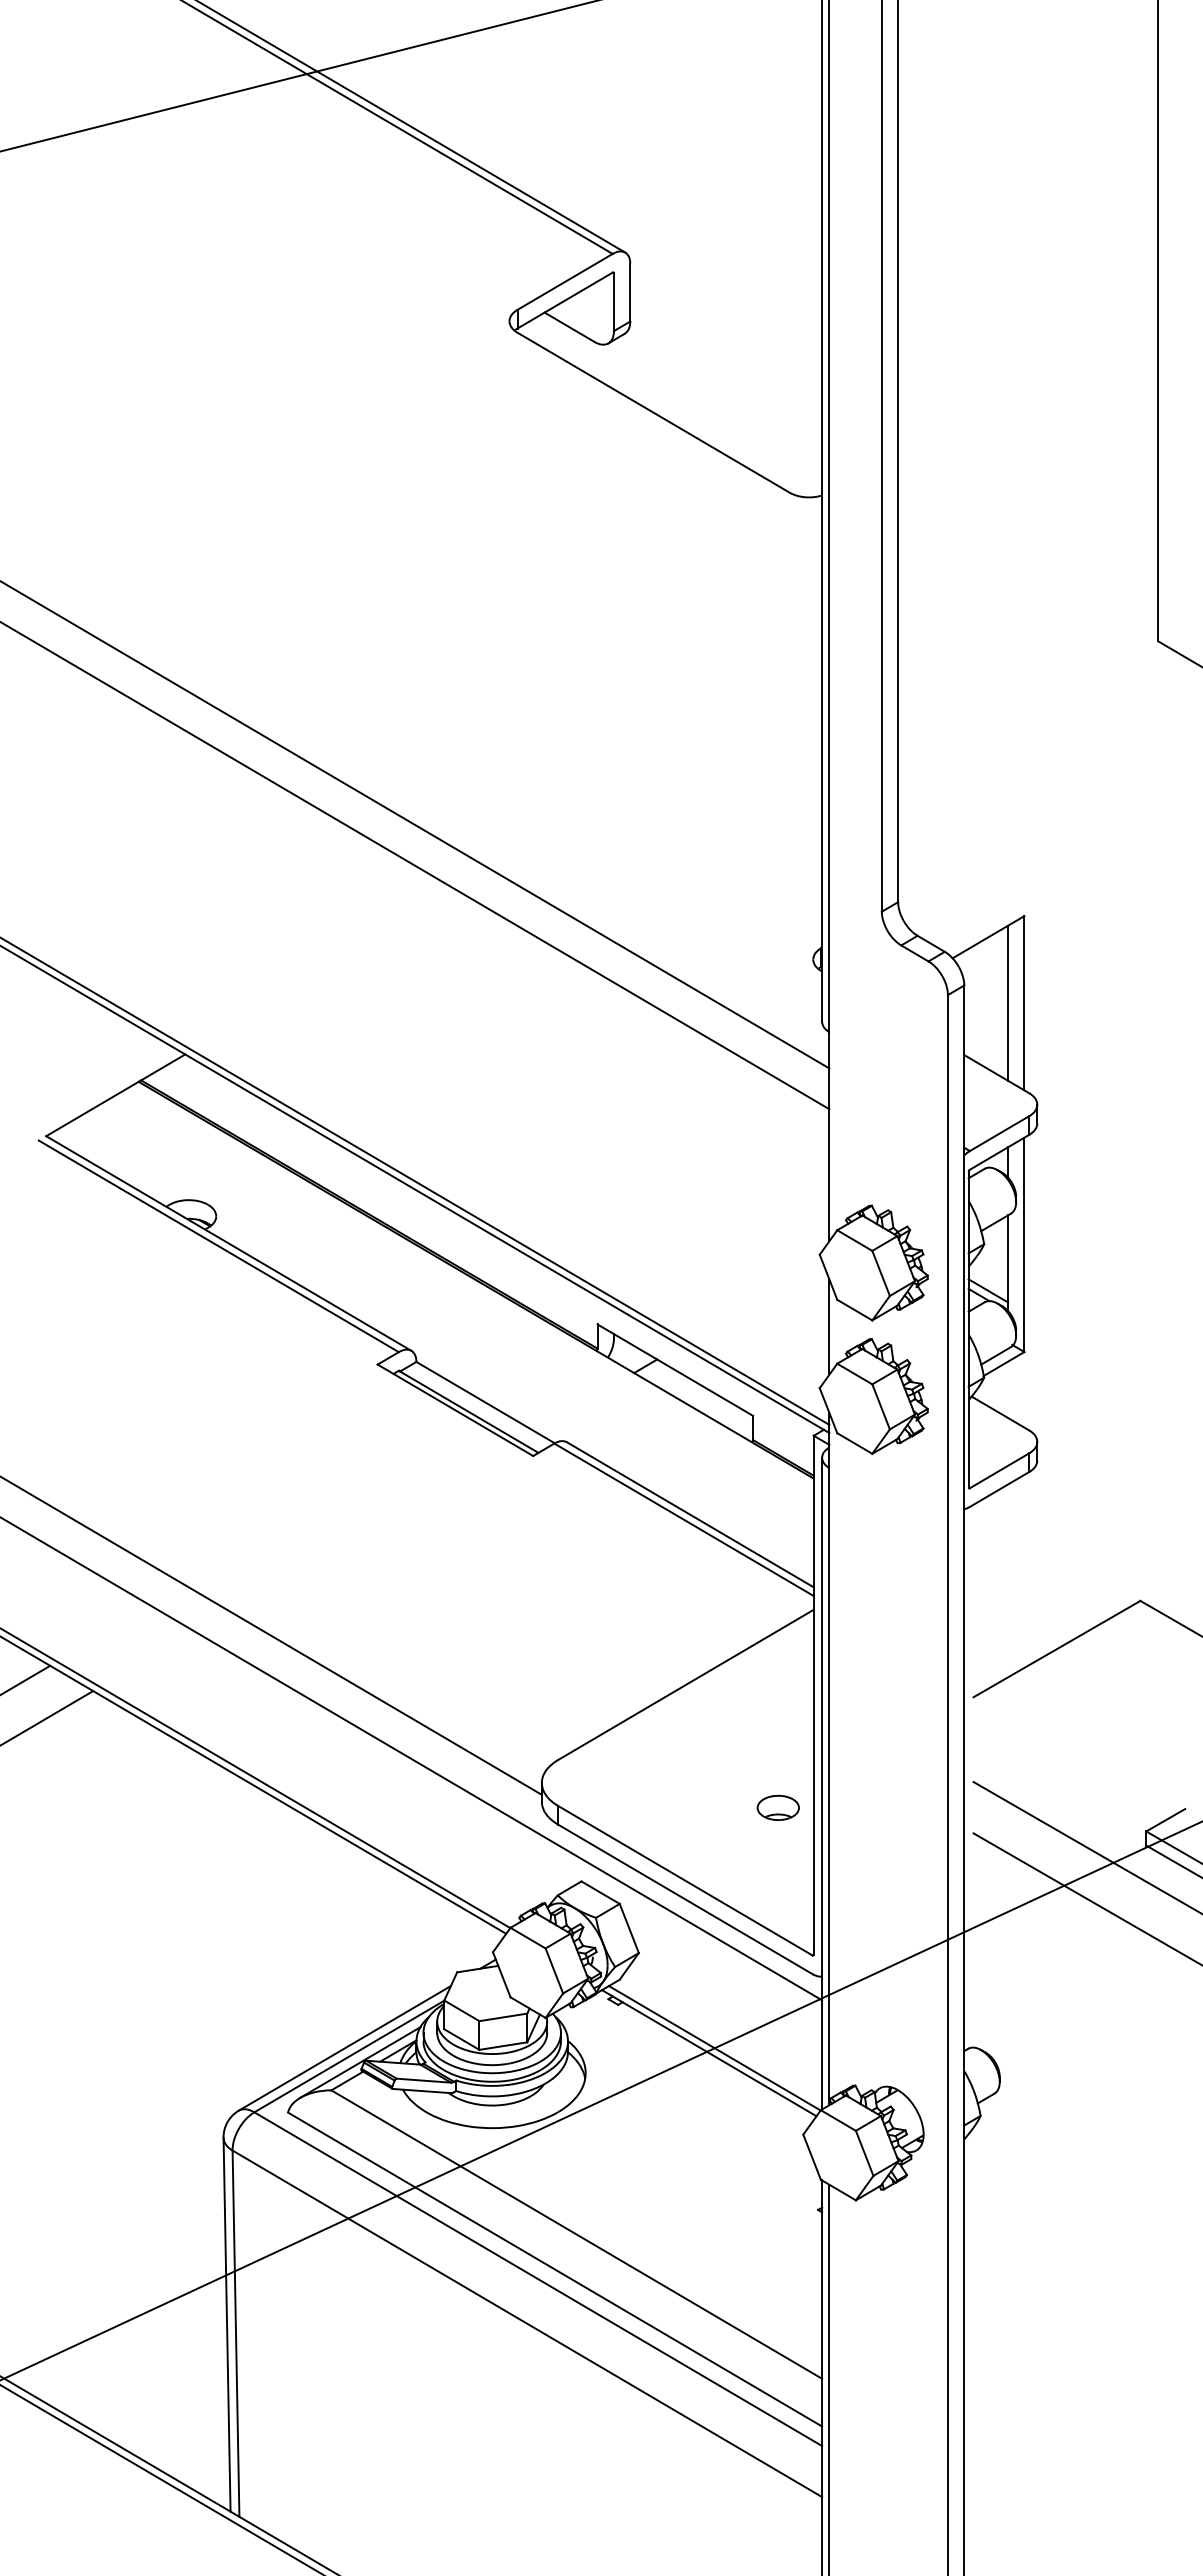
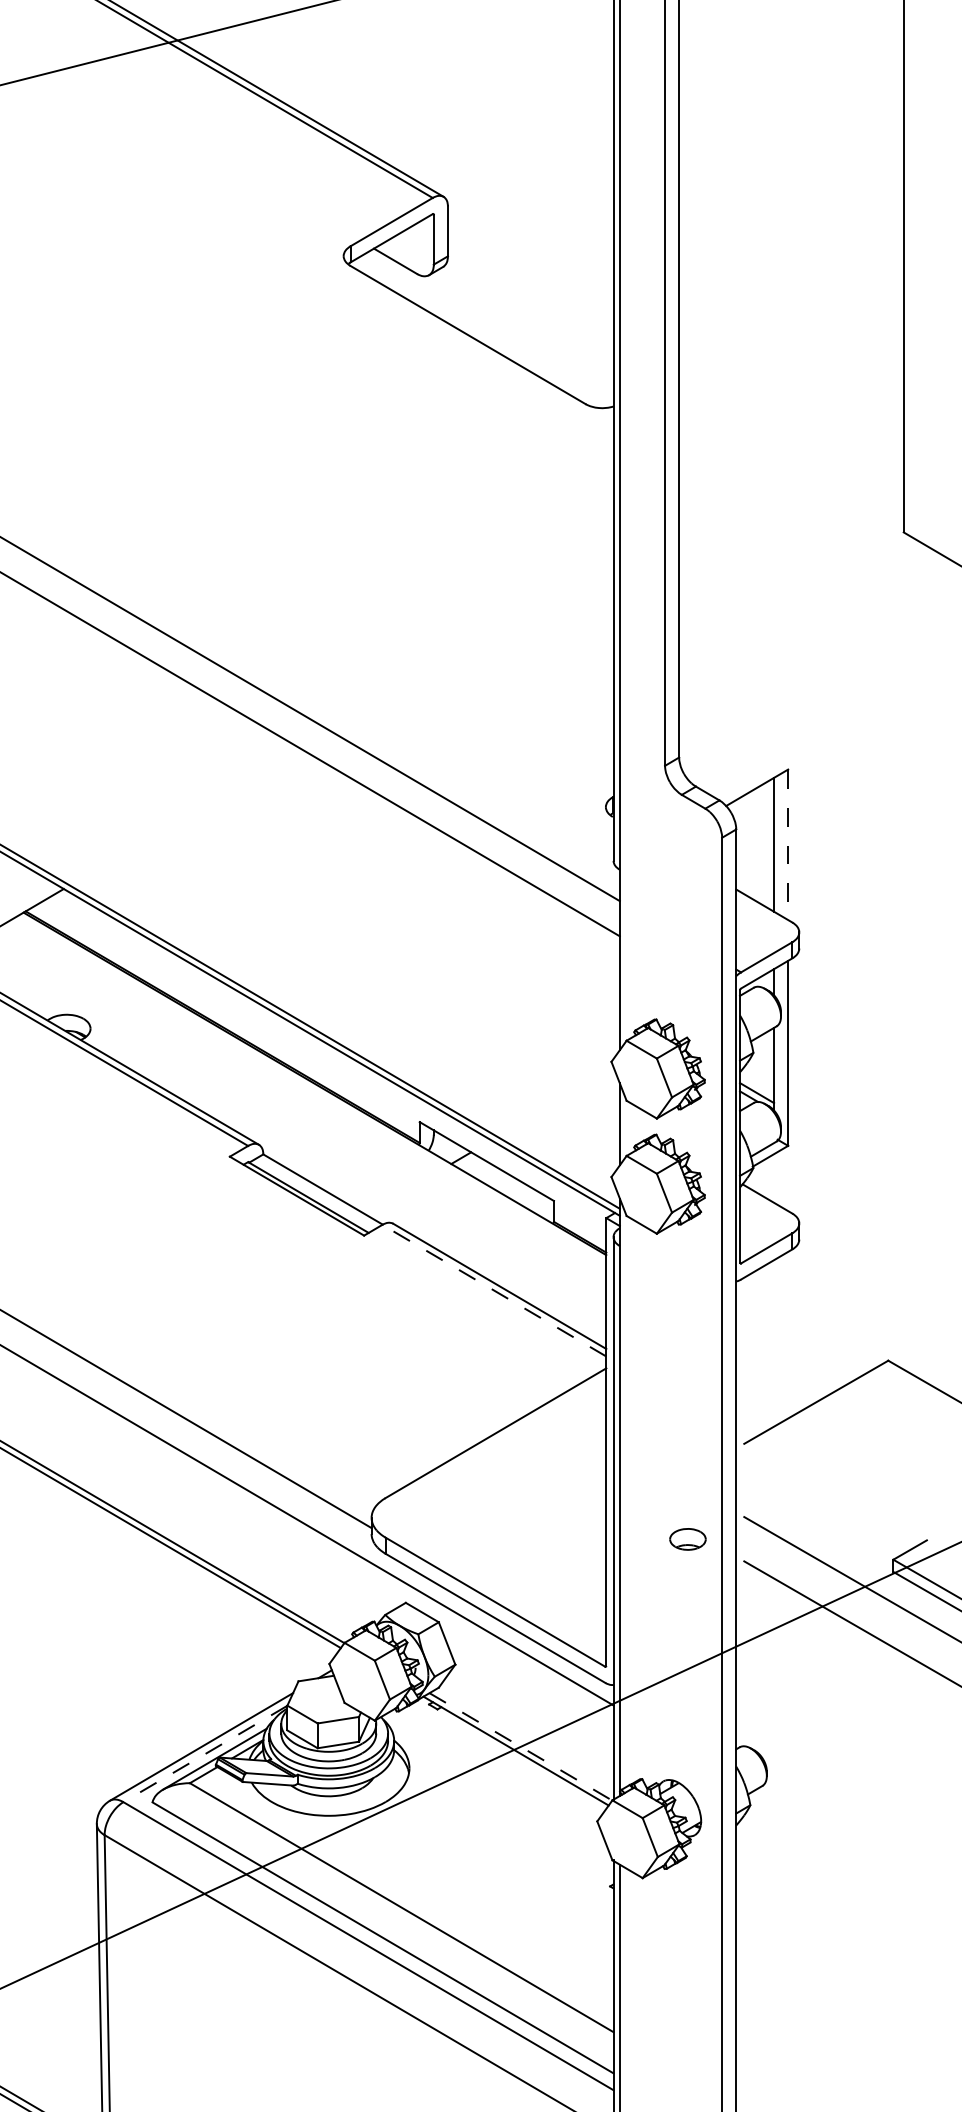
line: (1024, 1003) -> (788, 845), solid -> dashed
line: (683, 1519) -> (493, 1290), solid -> dashed
part: (777, 1807) -> (687, 1539), moved
line: (714, 2048) -> (520, 1747), solid -> dashed
line: (348, 2056) -> (204, 1753), solid -> dashed

